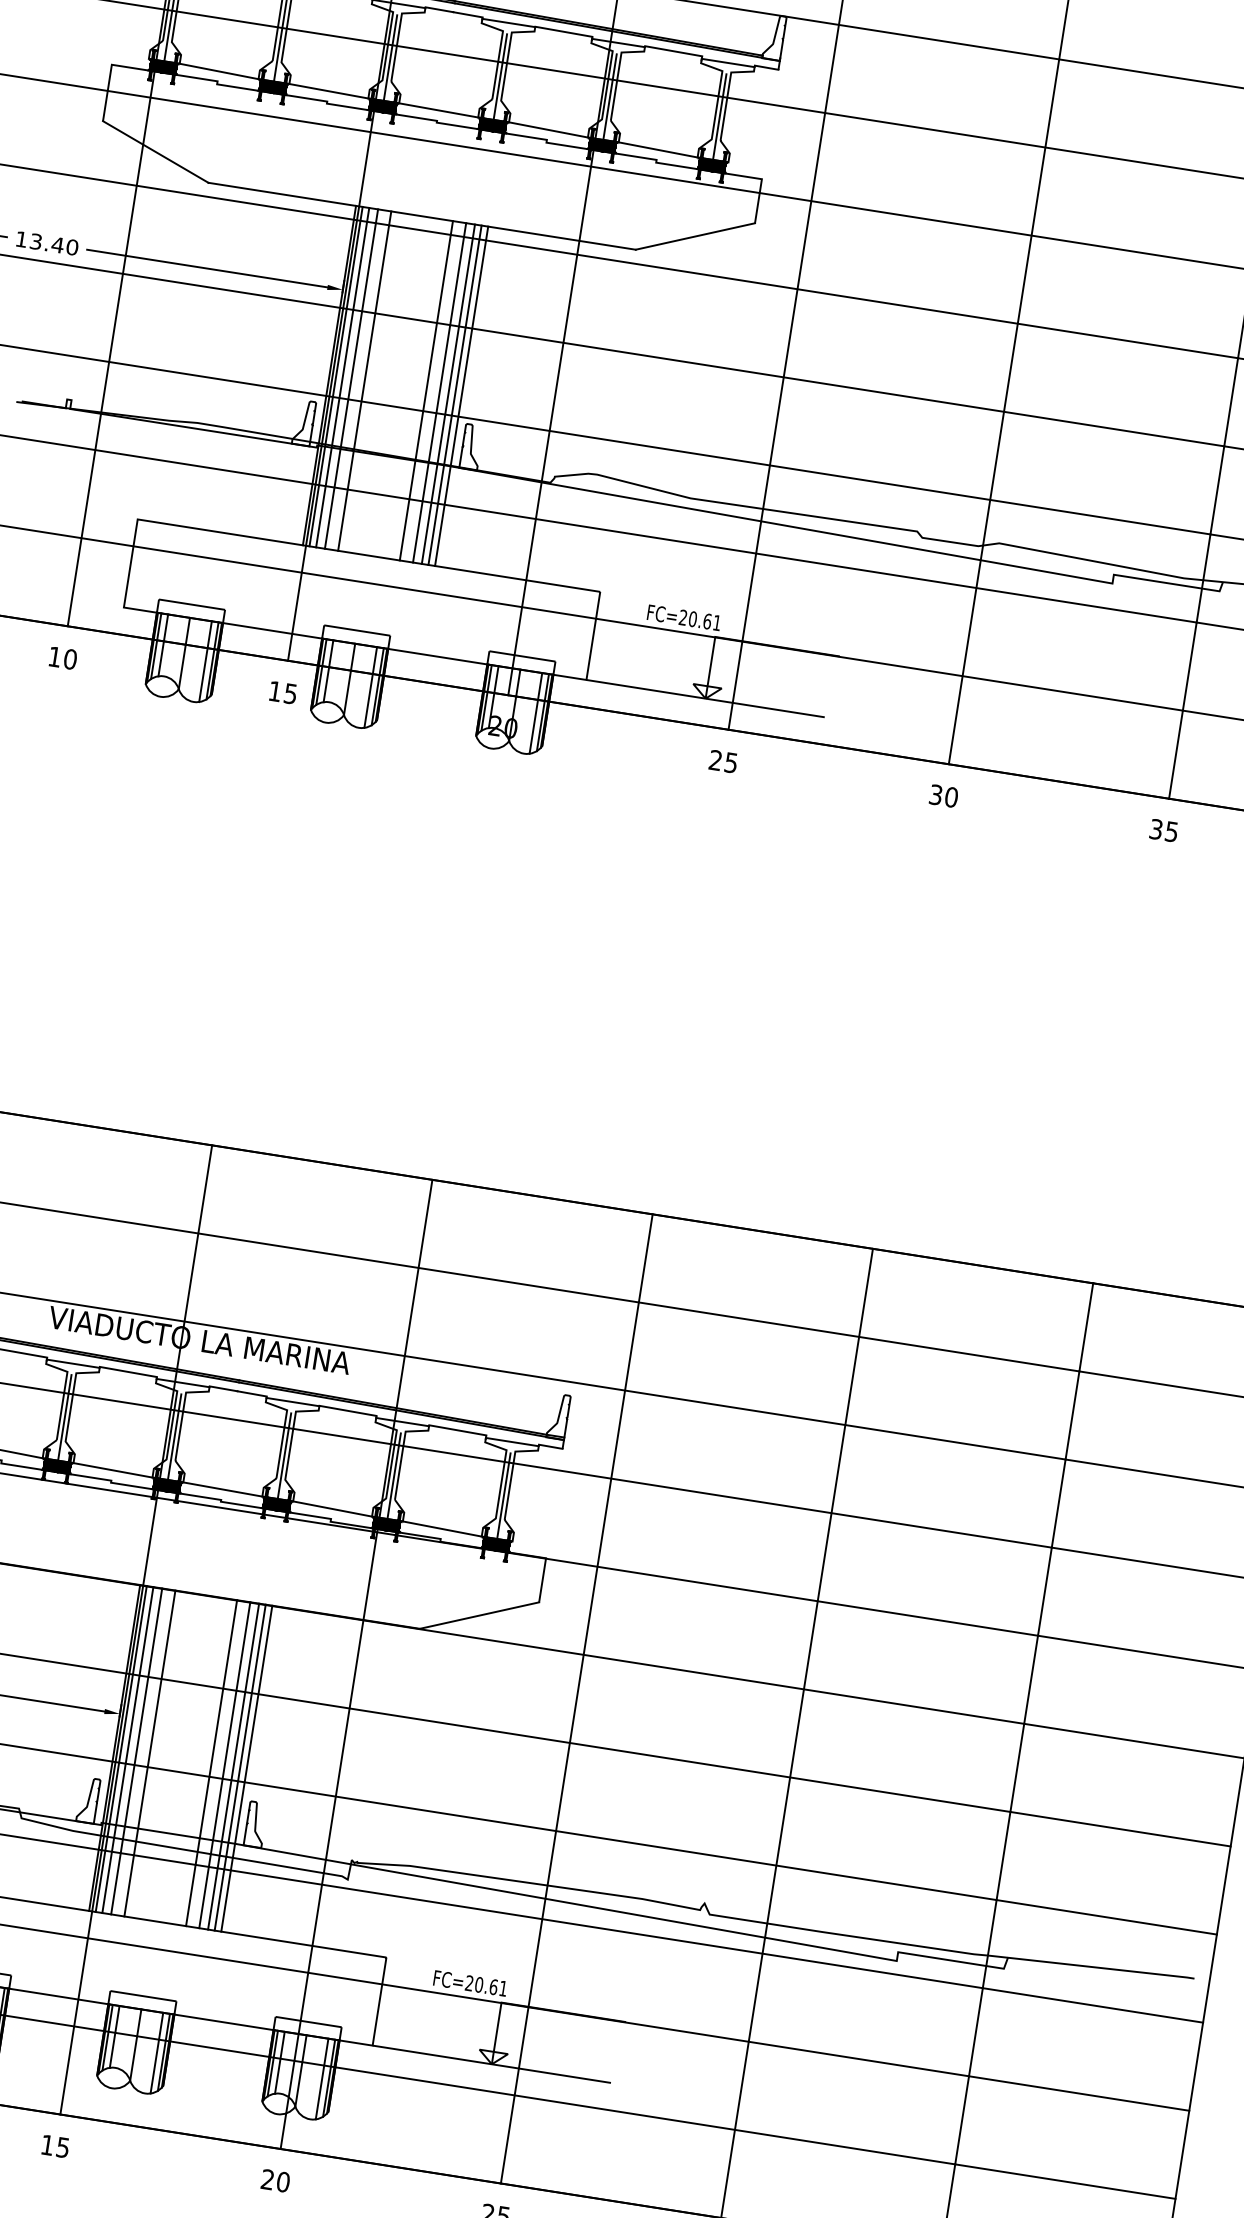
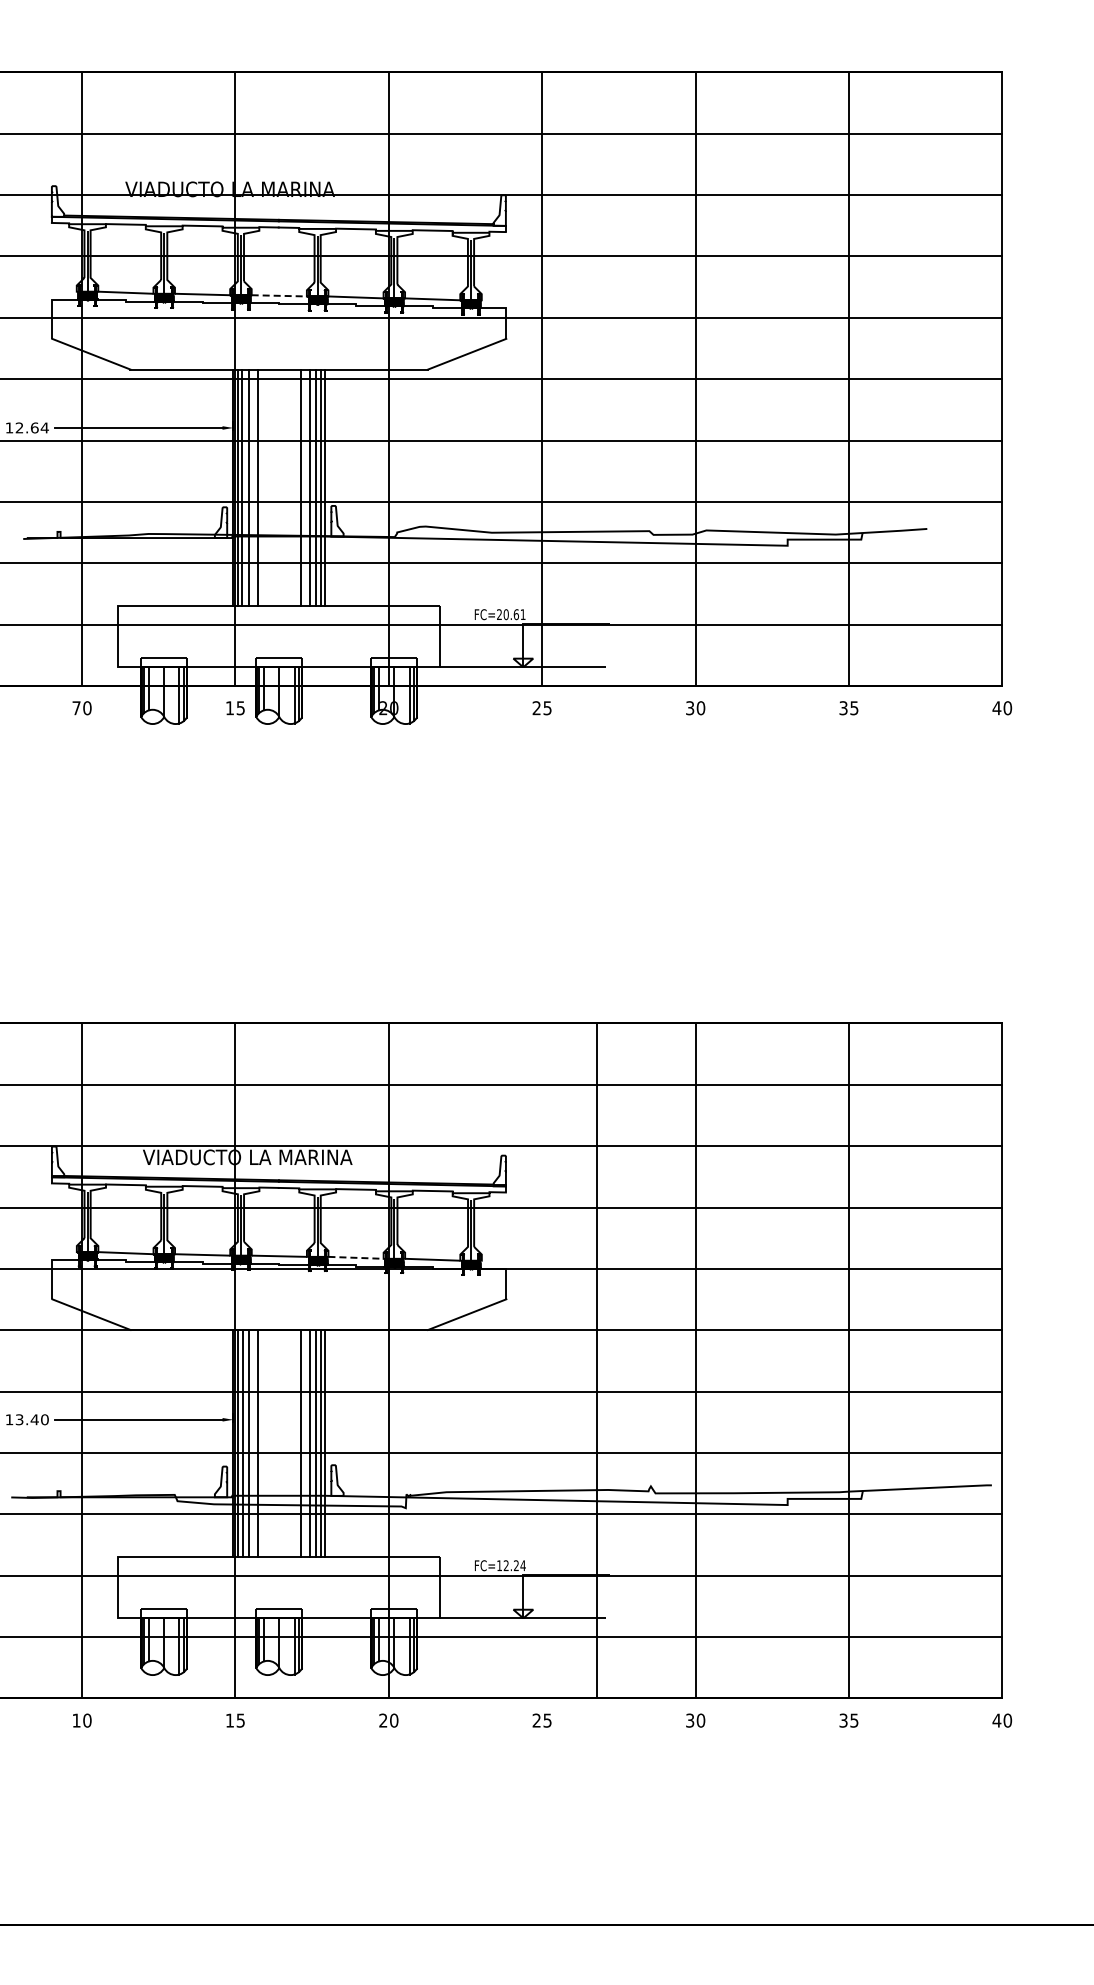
line: (439, 109) -> (279, 295), solid -> dashed
text: (53, 243) -> (31, 427), 13.40 -> 12.64
text: (54, 657) -> (76, 708), 10 -> 70
line: (333, 1508) -> (356, 1257), solid -> dashed
line: (577, 1698) -> (597, 1360), moved
text: (486, 1985) -> (511, 1565), FC=20.61 -> FC=12.24

